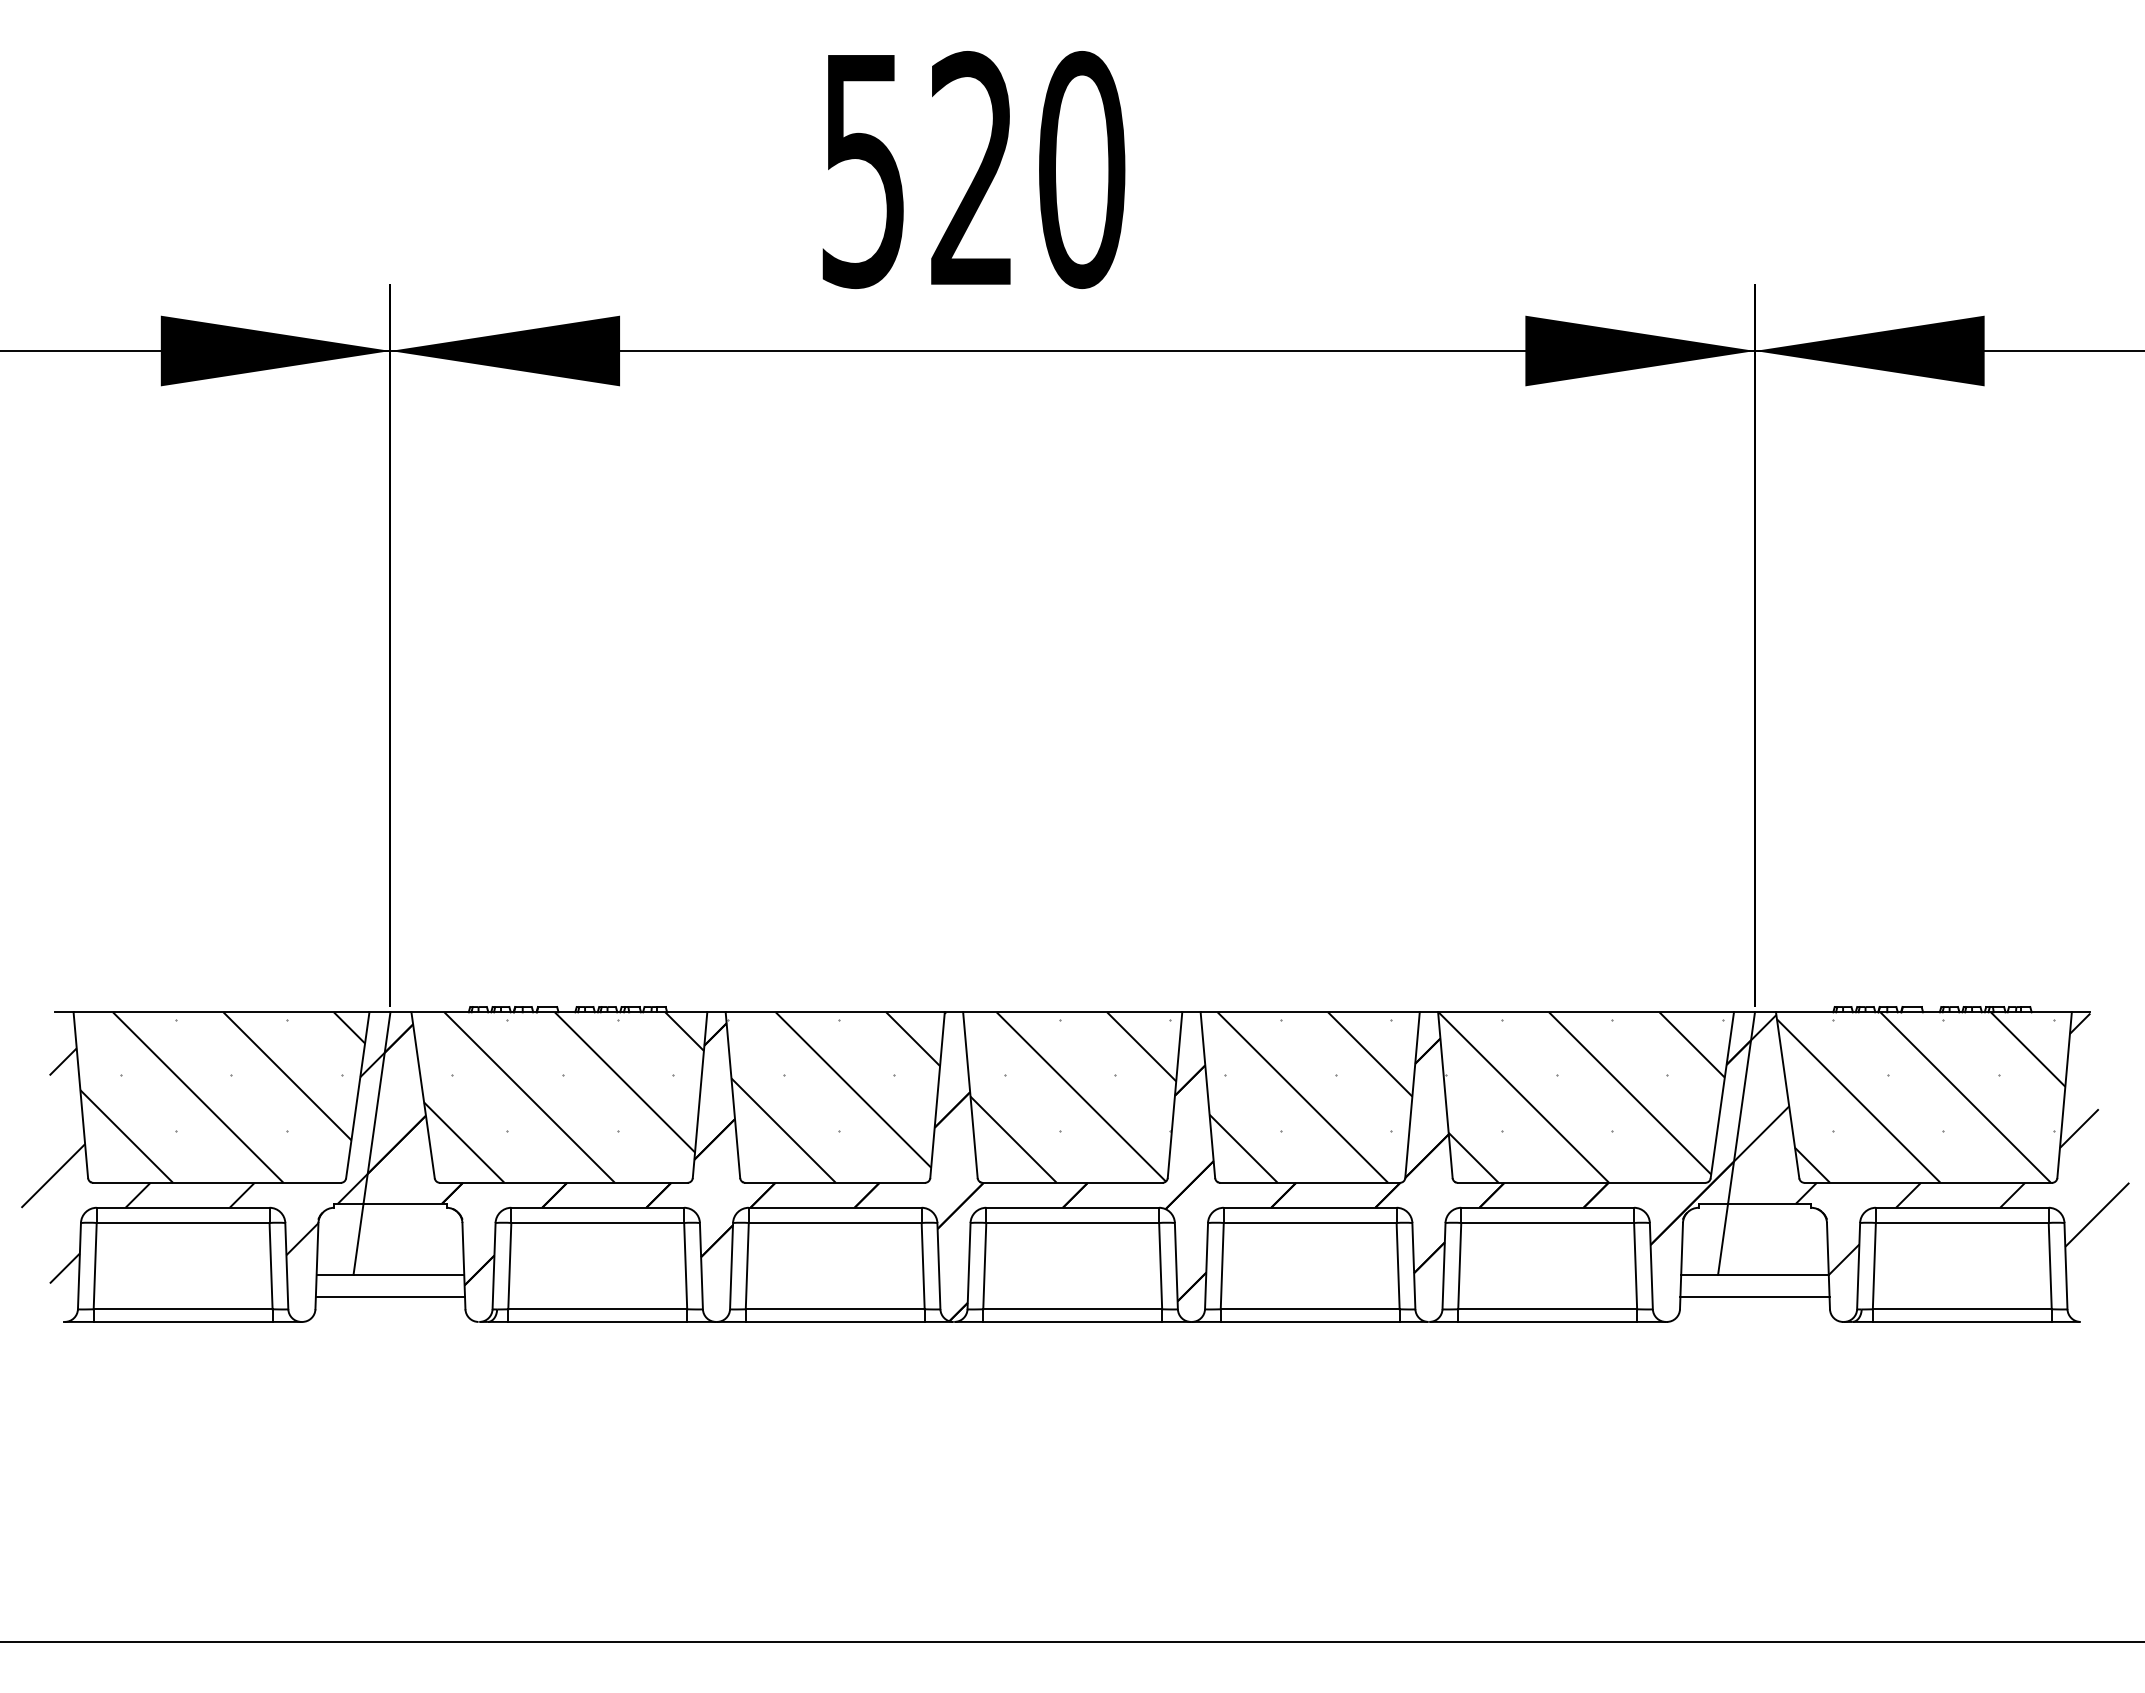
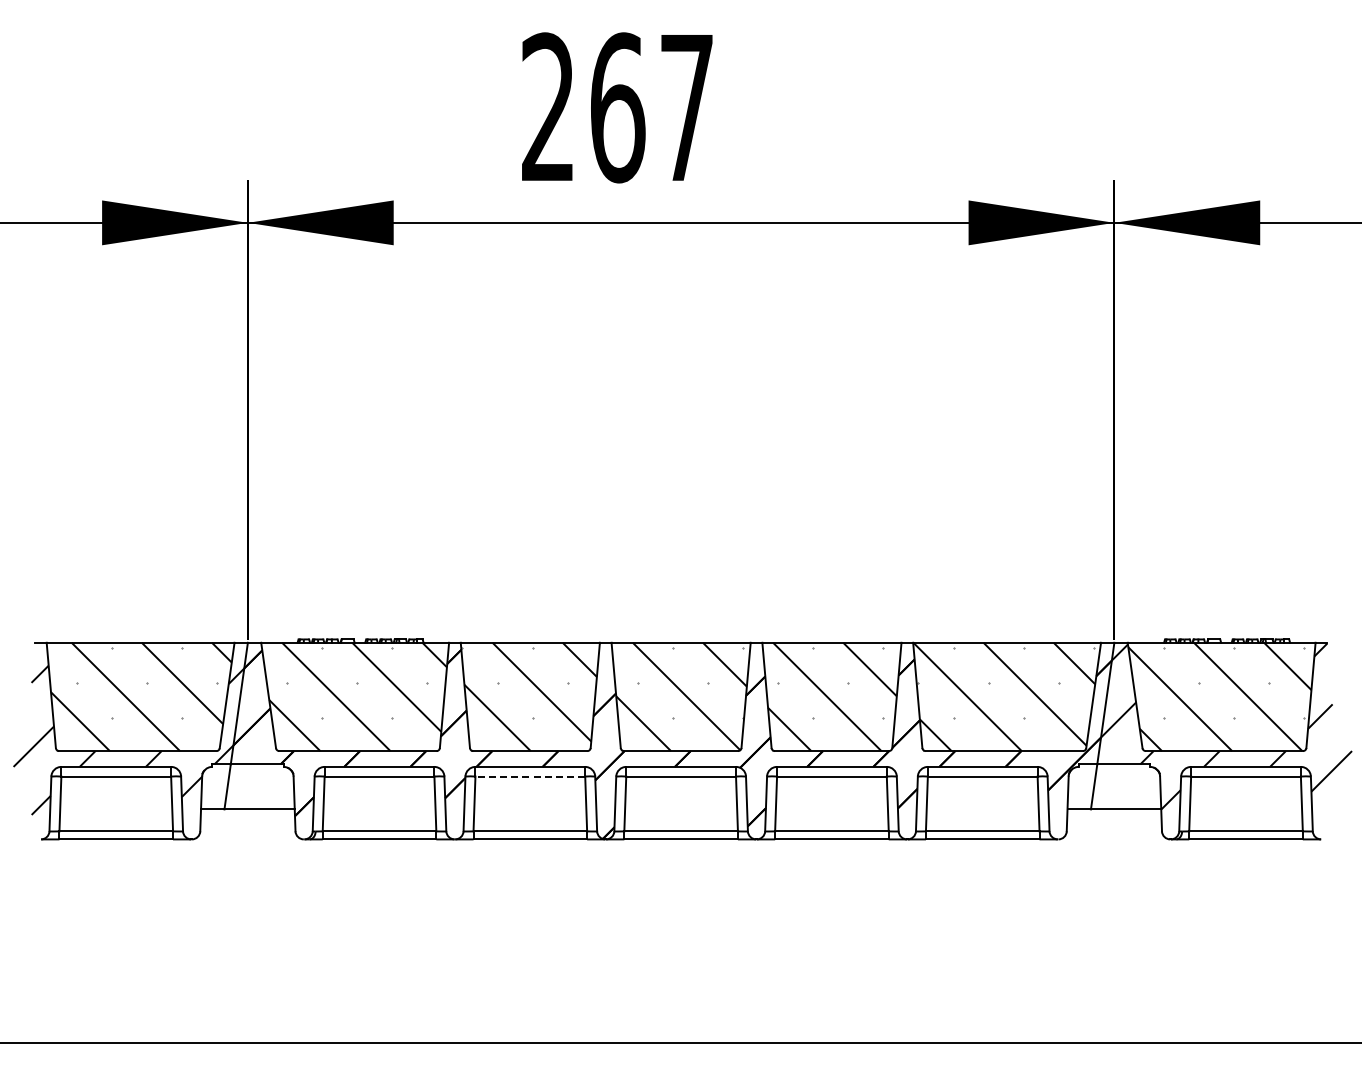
text: (974, 169) -> (618, 107), 520 -> 267
line: (835, 1222) -> (530, 776), solid -> dashed
line: (389, 1296) -> (247, 823), removed
line: (1755, 1296) -> (1114, 823), removed

